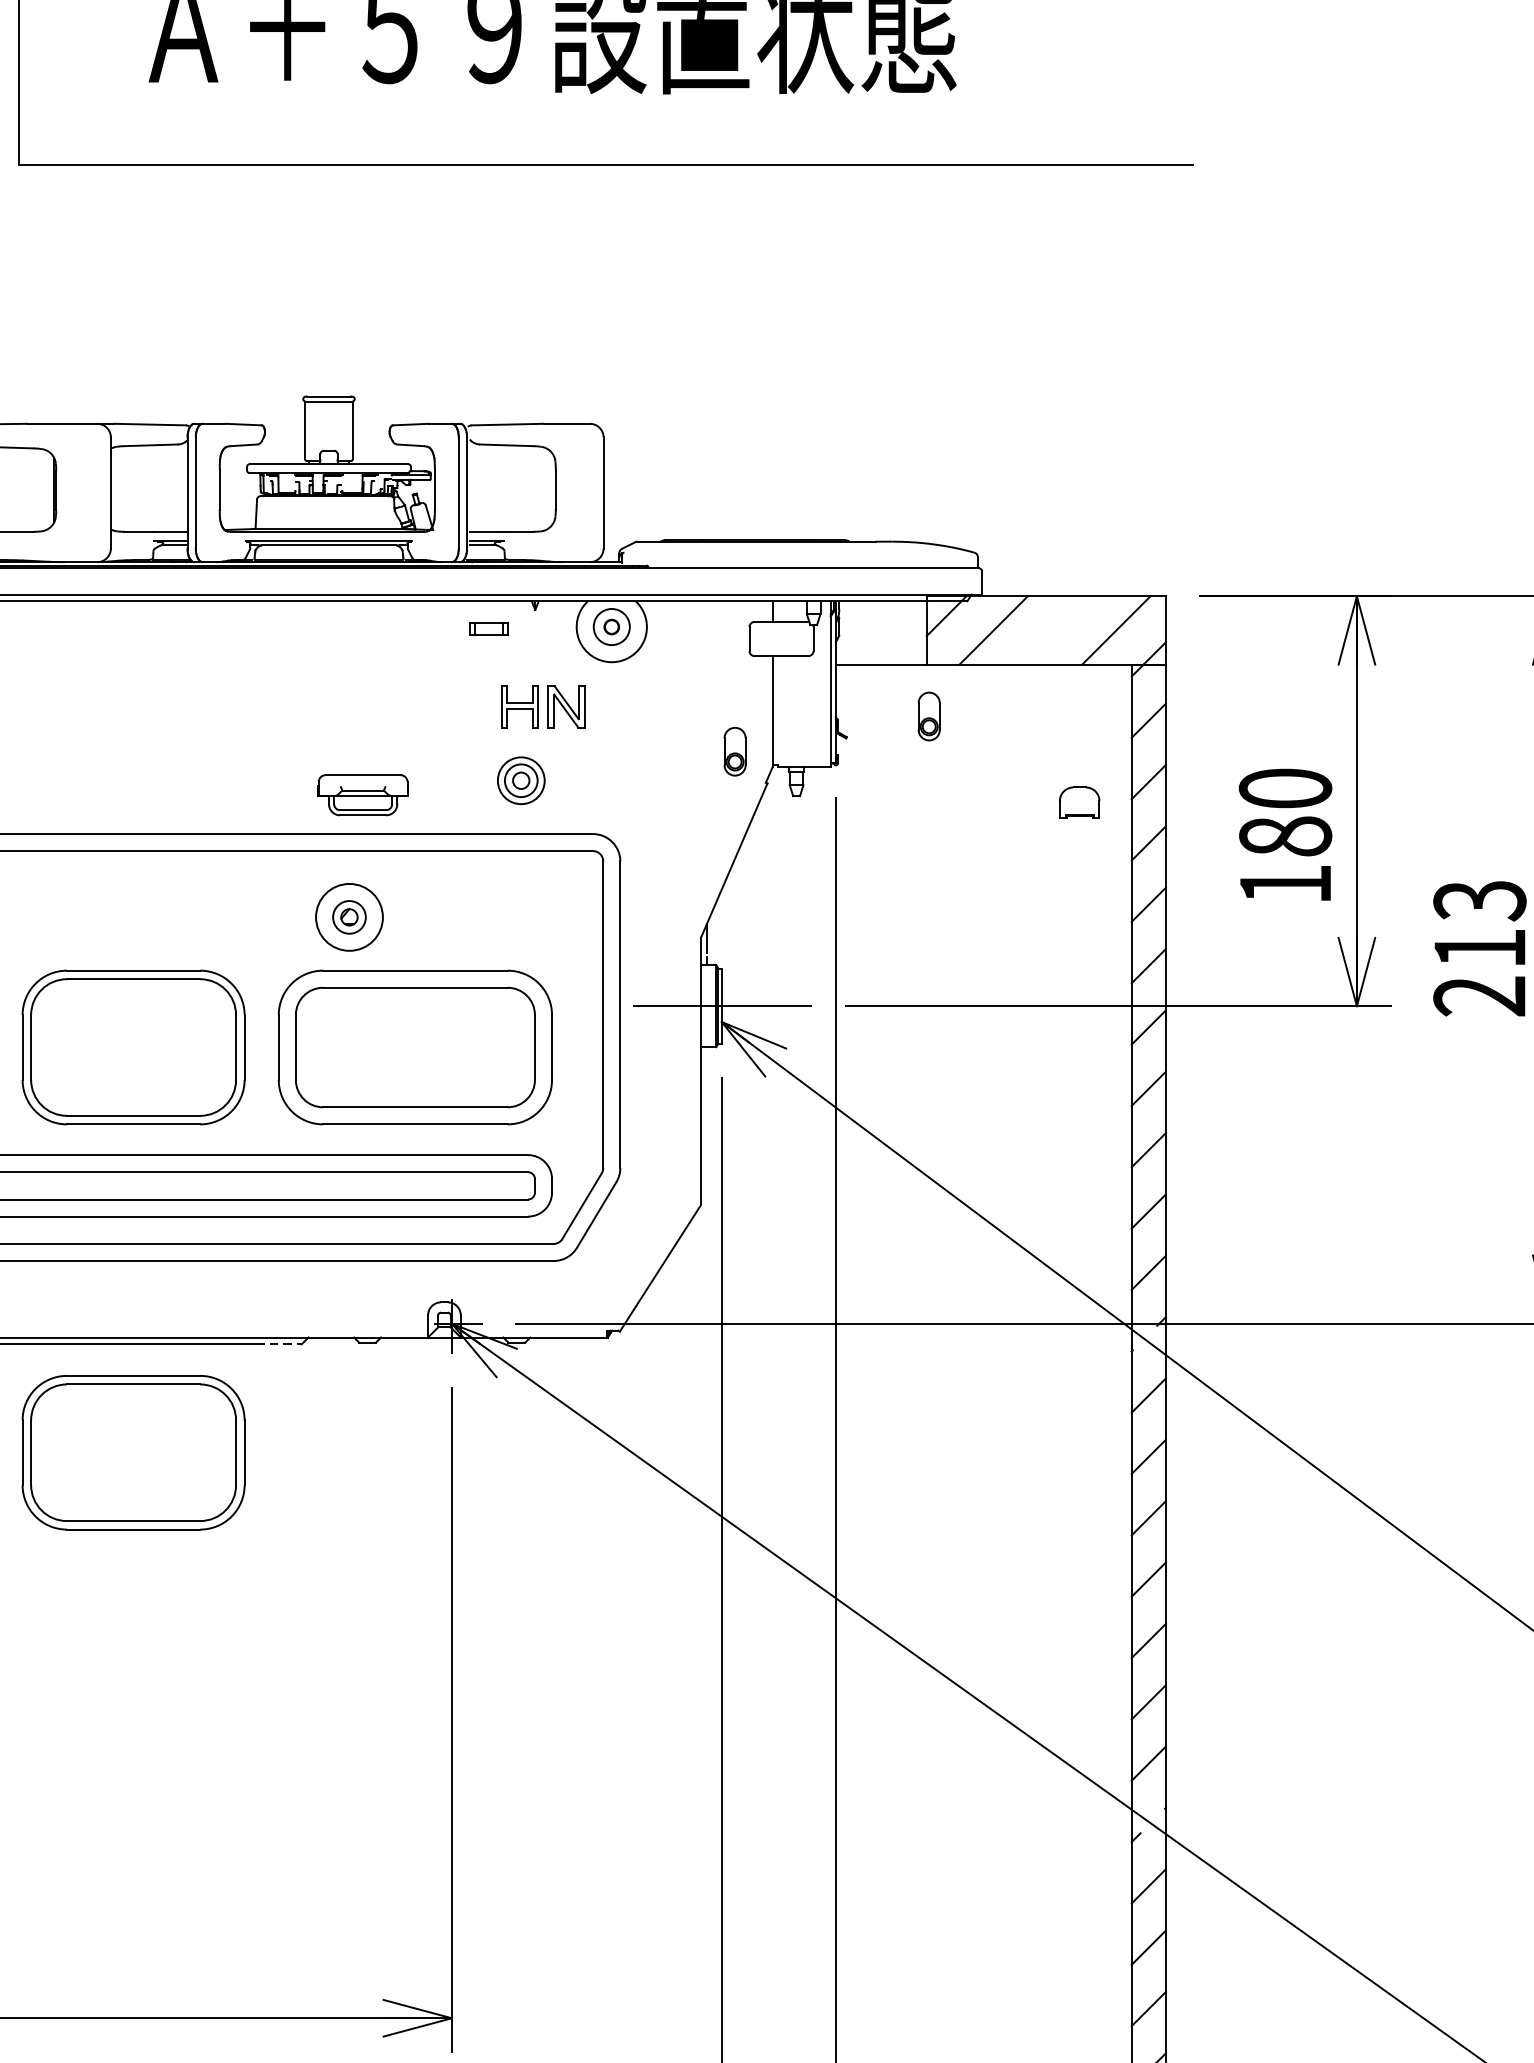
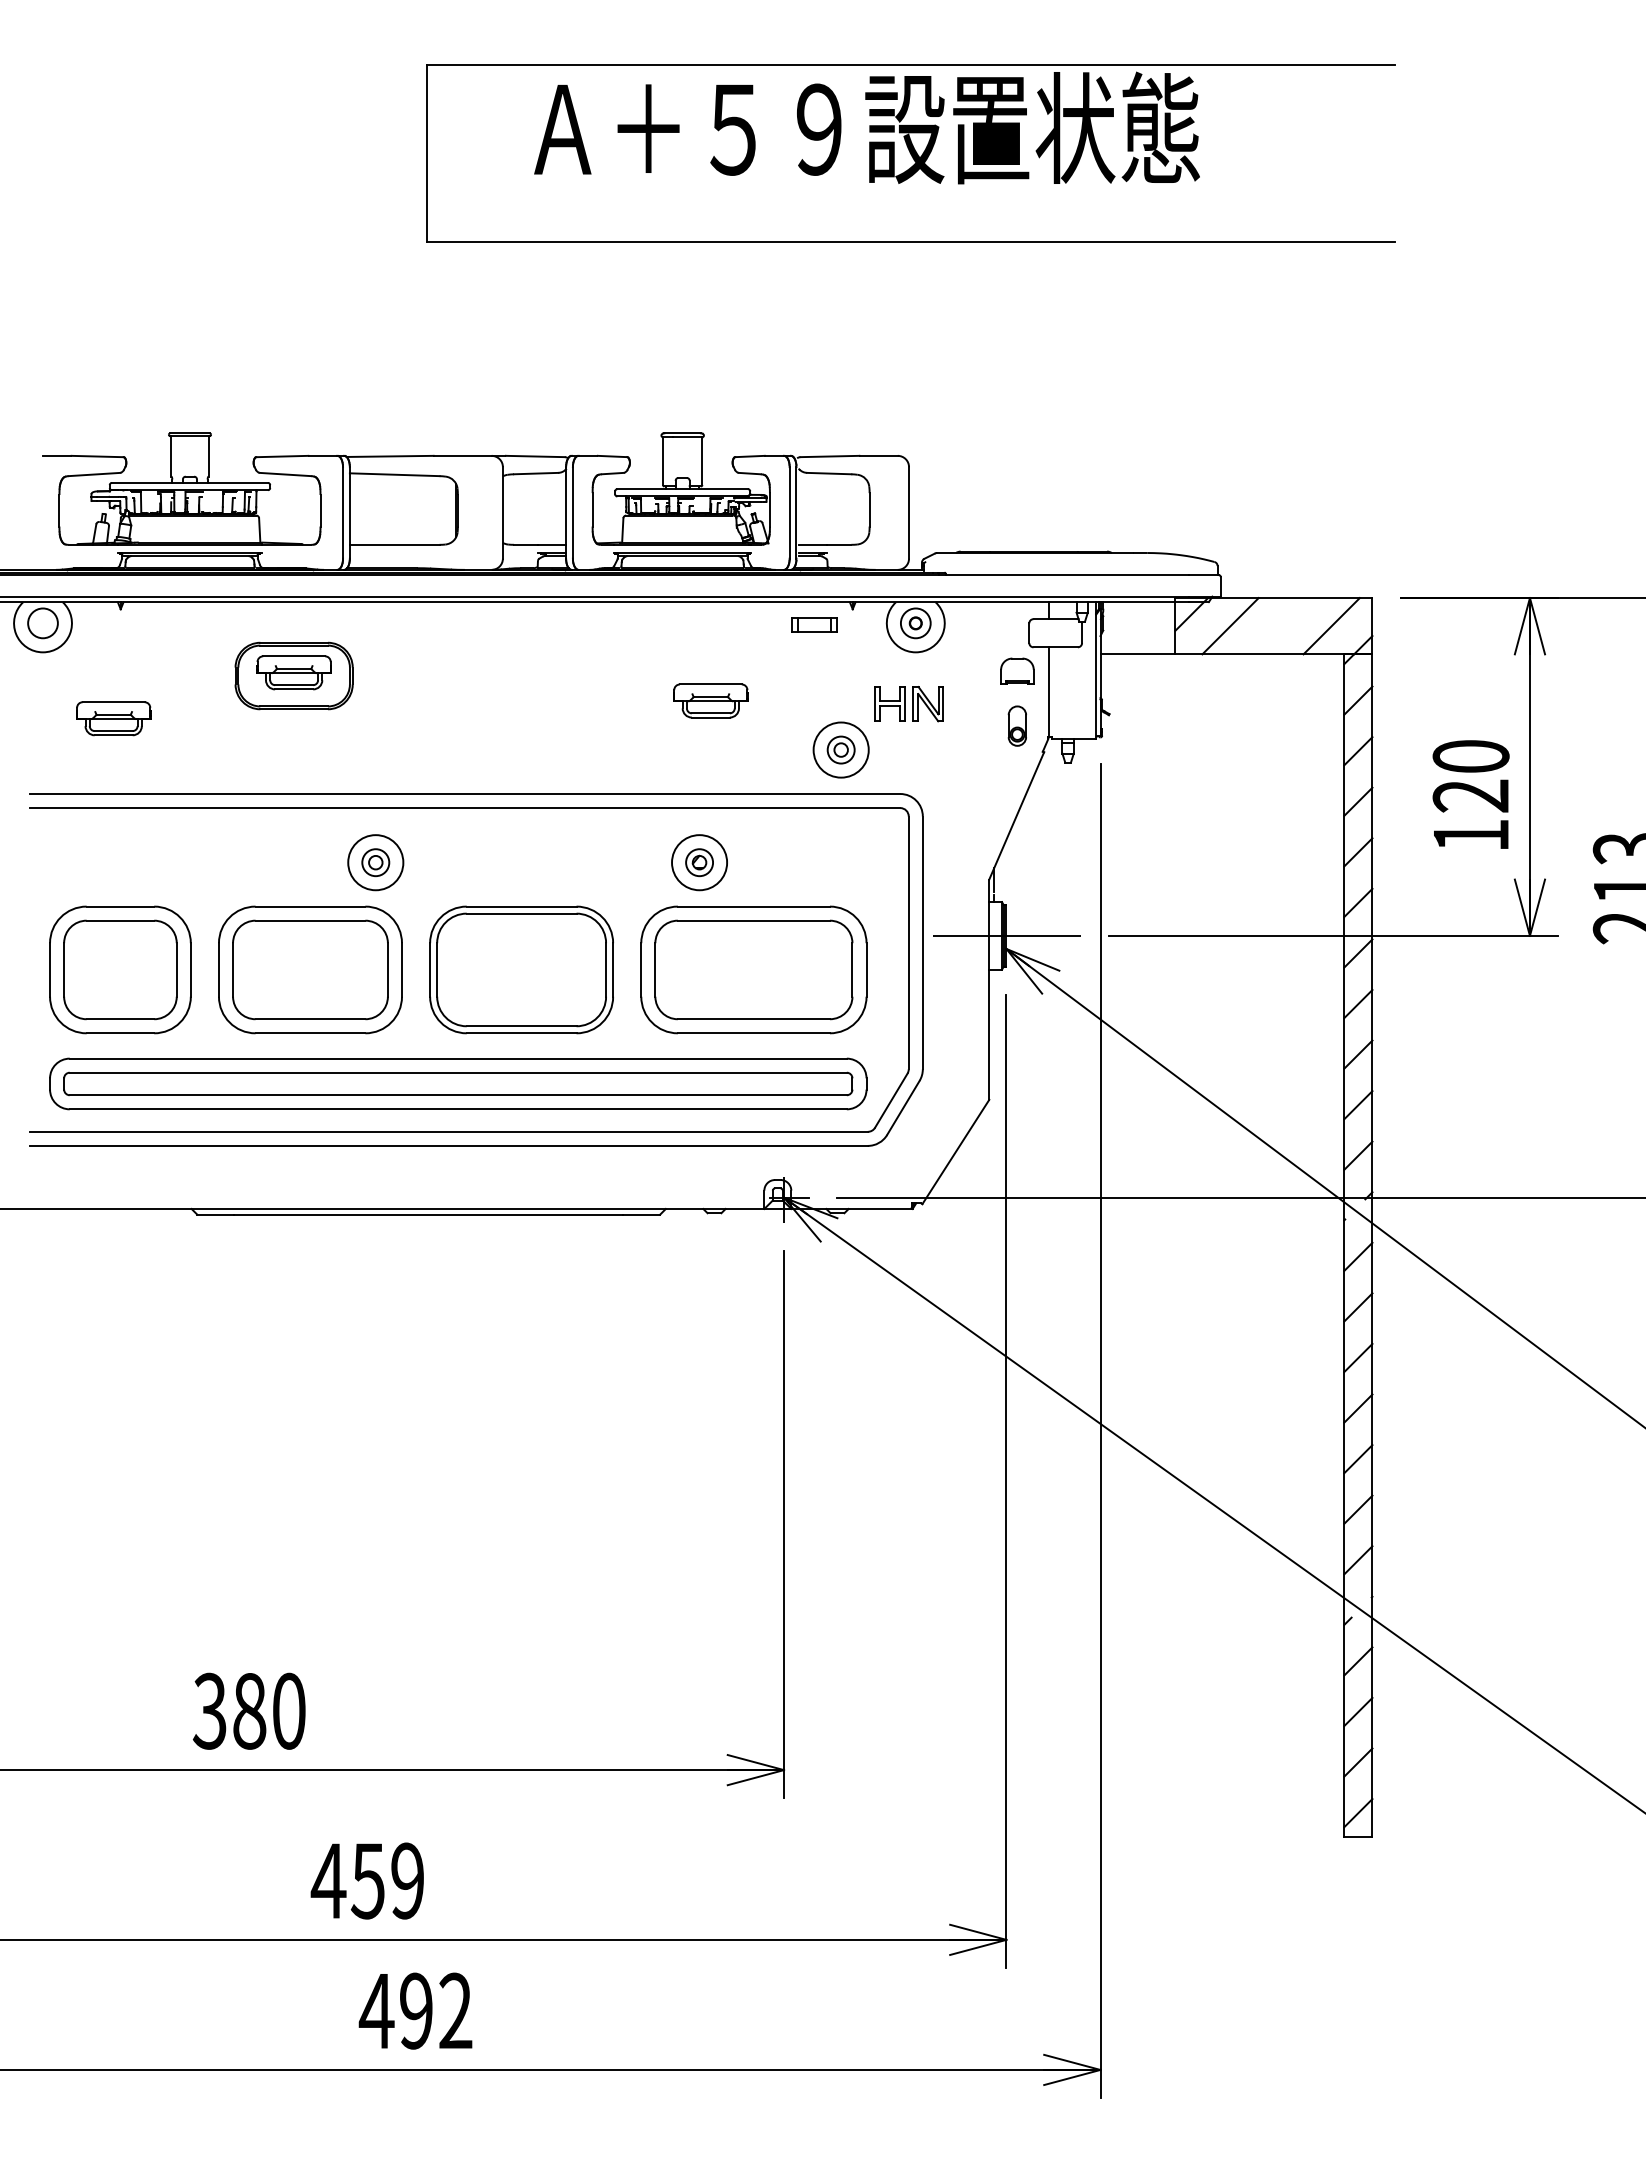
part: (488, 628) -> (814, 624), size x1.43
part: (542, 707) -> (908, 704), moved
part: (928, 715) -> (1176, 696), removed
circle: (520, 780) -> (840, 749), size x1.43
part: (362, 794) -> (710, 700), moved
part: (1079, 801) -> (1017, 670), moved
text: (1284, 835) -> (1470, 795), 180 -> 120
line: (279, 1344) -> (641, 1214), dashed -> solid
part: (133, 1452) -> (521, 1303), removed

